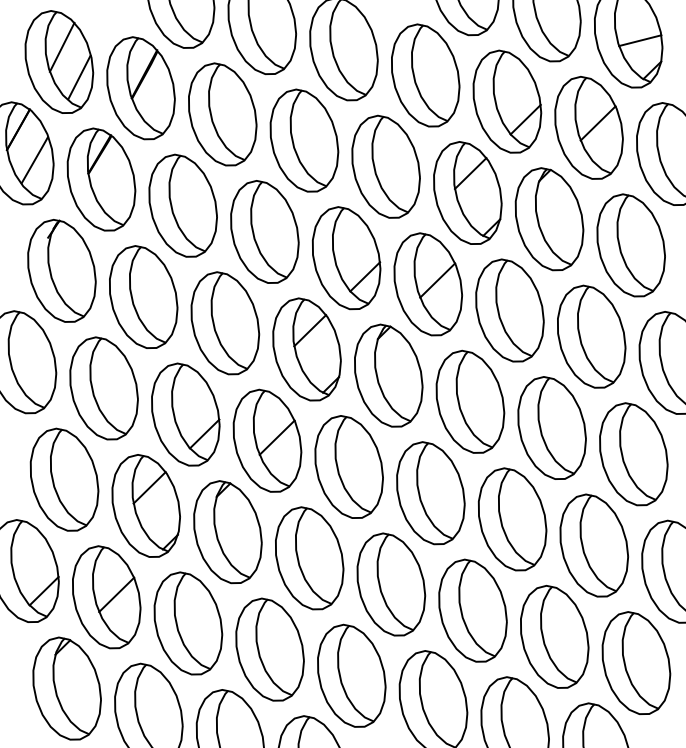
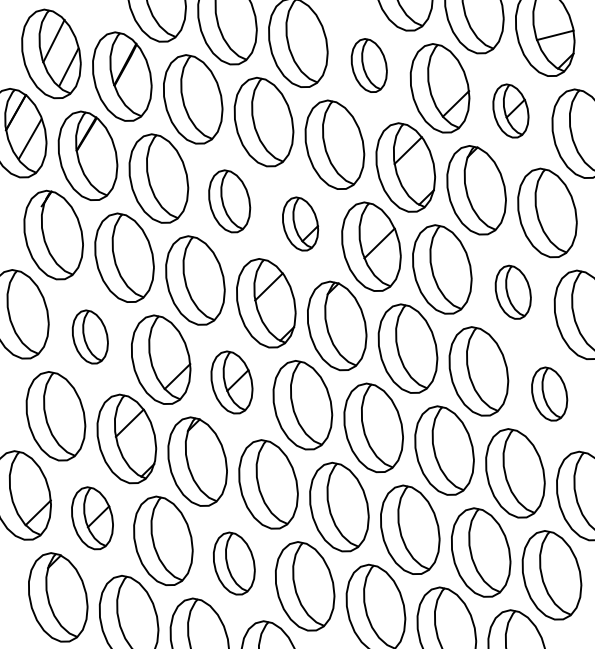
part: (426, 75) -> (369, 65), size x0.6
part: (588, 127) -> (510, 110), size x0.6
part: (264, 232) -> (229, 201), size x0.7
part: (346, 257) -> (300, 223), size x0.6
part: (592, 337) -> (513, 292), size x0.6
part: (104, 387) -> (90, 336), size x0.6
part: (266, 440) -> (231, 382), size x0.7
part: (633, 453) -> (549, 393), size x0.6
part: (106, 597) -> (92, 518), size x0.7
part: (270, 649) -> (234, 563), size x0.7

